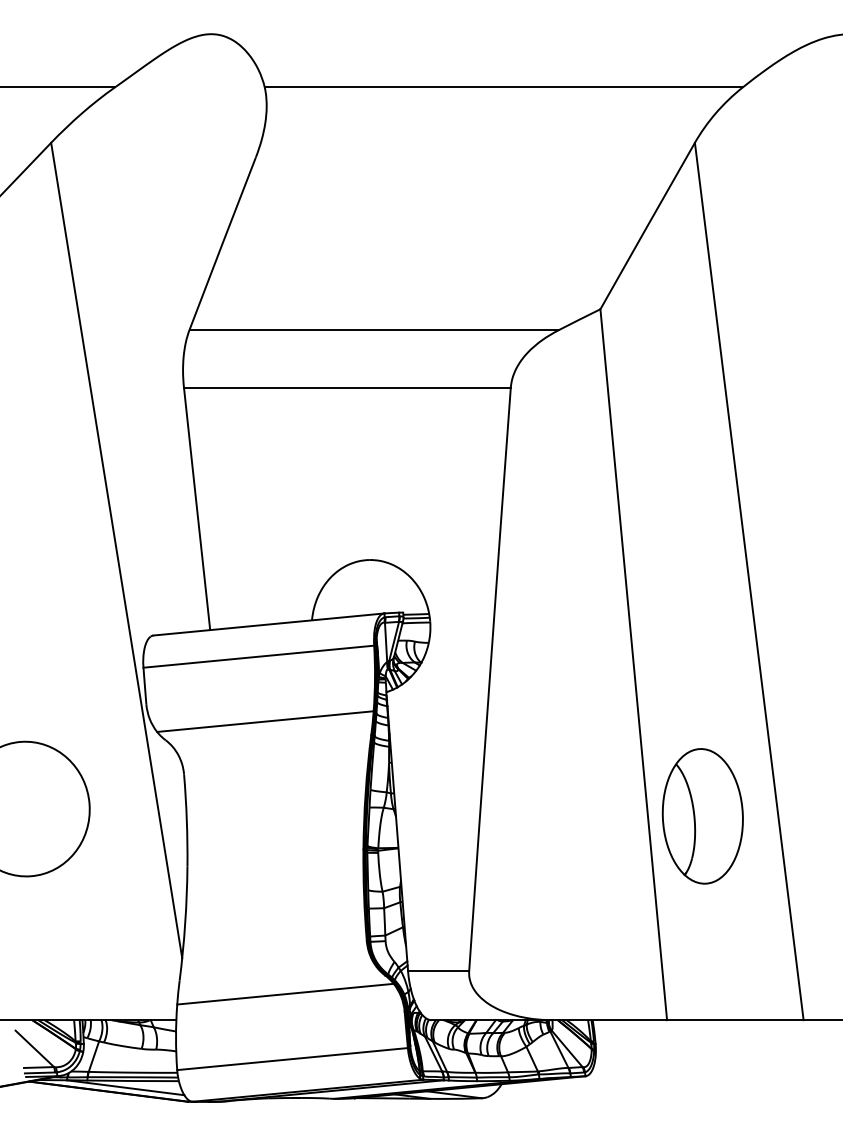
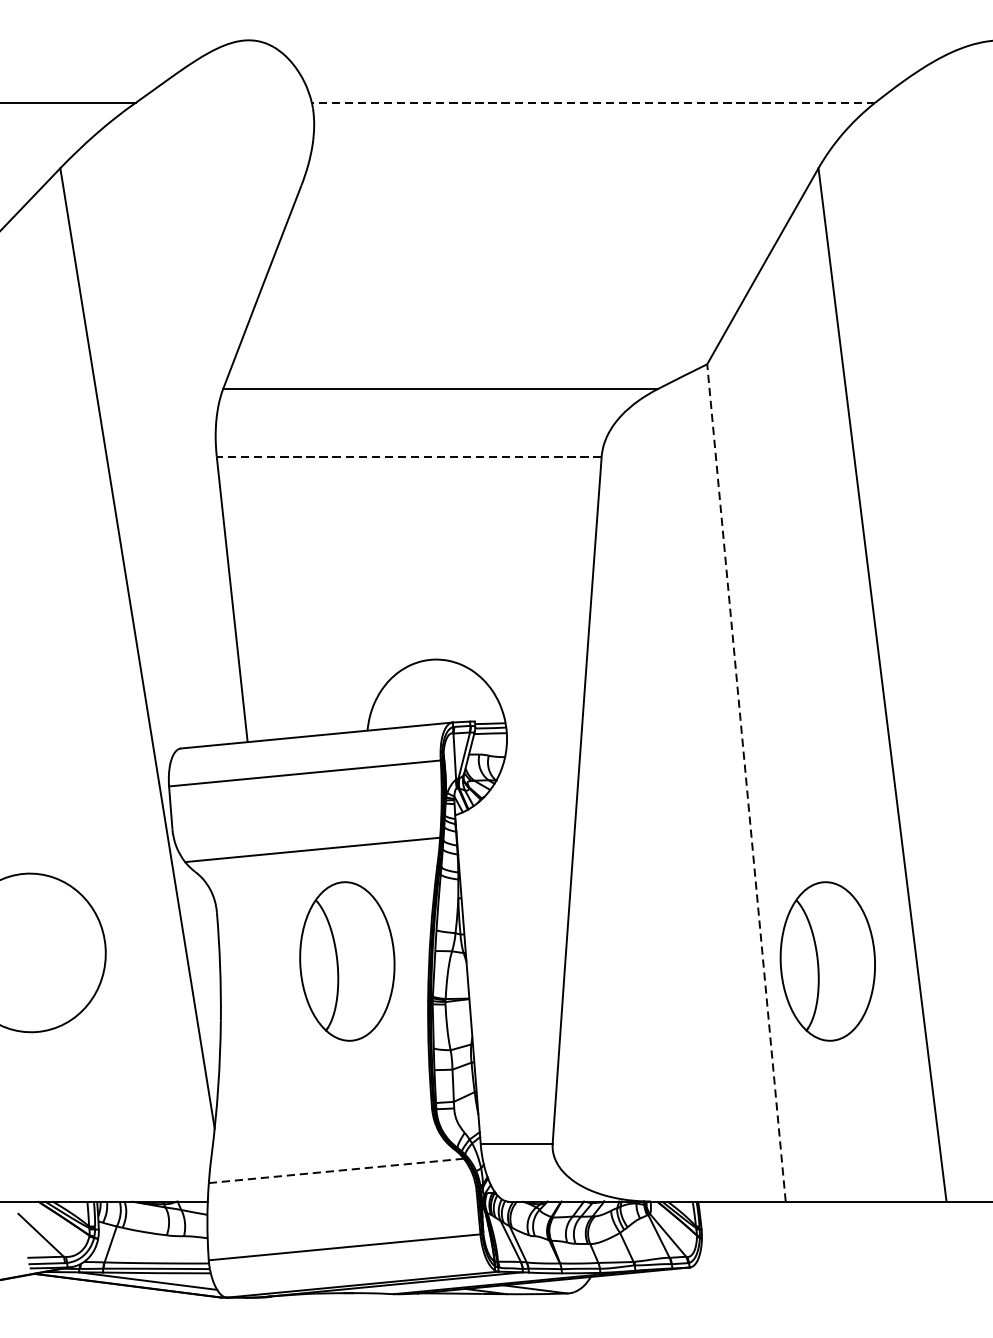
line: (503, 87) -> (593, 103), solid -> dashed
line: (346, 387) -> (408, 456), solid -> dashed
line: (633, 664) -> (746, 782), solid -> dashed
part: (294, 816) -> (346, 961), added
line: (285, 994) -> (336, 1171), solid -> dashed

